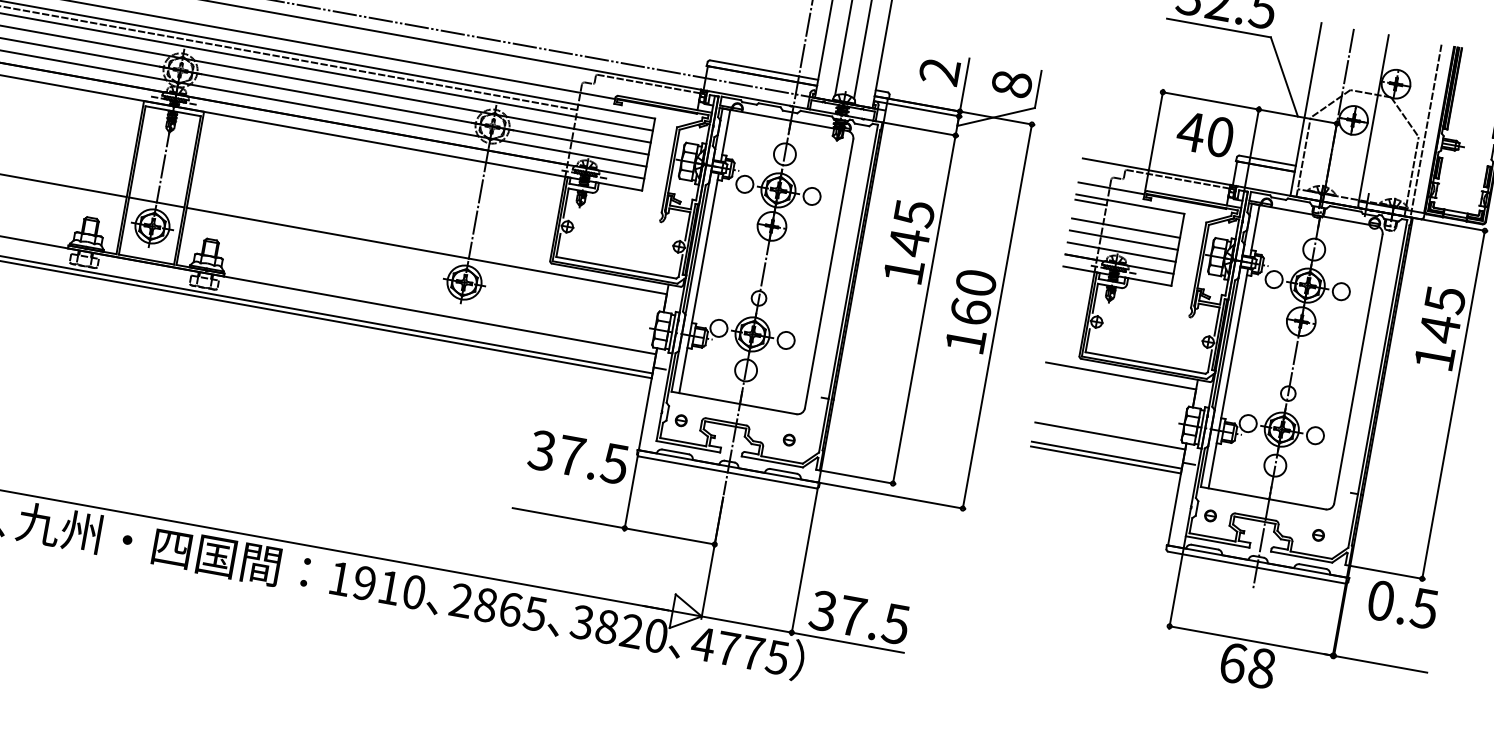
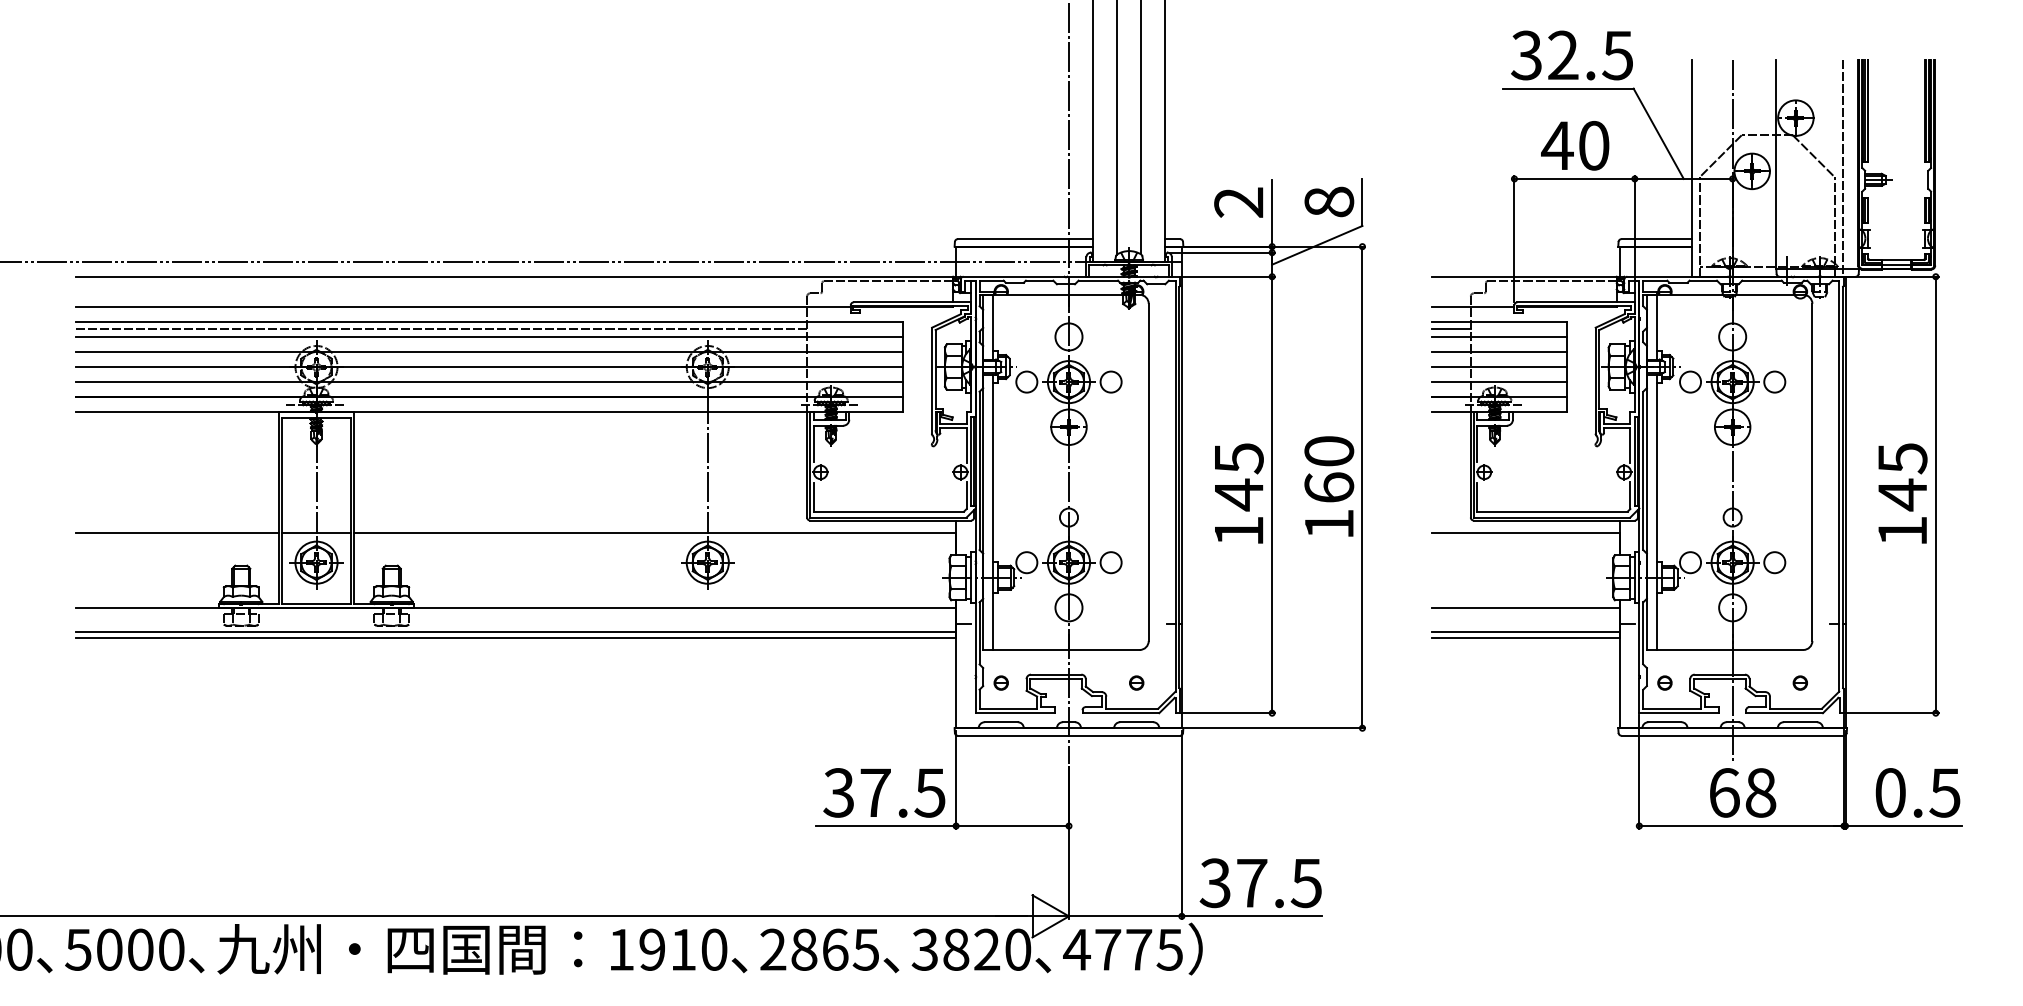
text: (1205, 134) -> (1575, 145), moved
line: (1128, 215) -> (1499, 336), added
text: (909, 241) -> (1239, 493), moved
text: (1439, 327) -> (1902, 493), moved
text: (578, 456) -> (884, 792), moved
text: (1402, 604) -> (1917, 792), moved
text: (1248, 665) -> (1743, 792), moved

